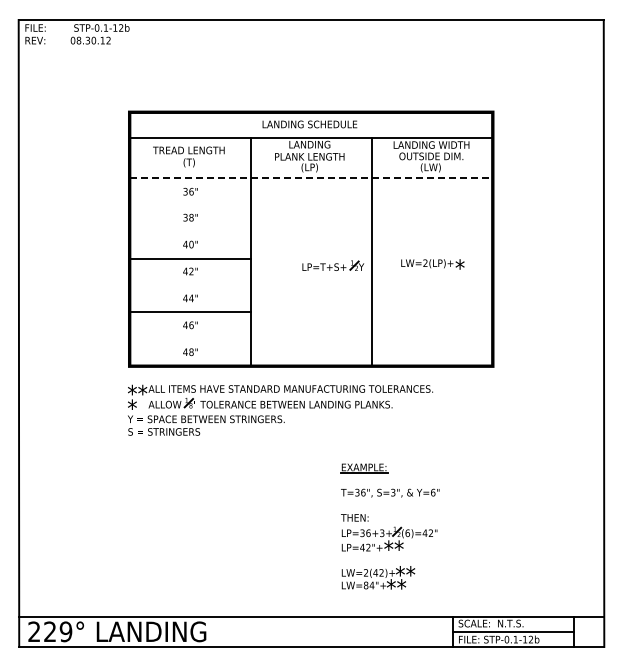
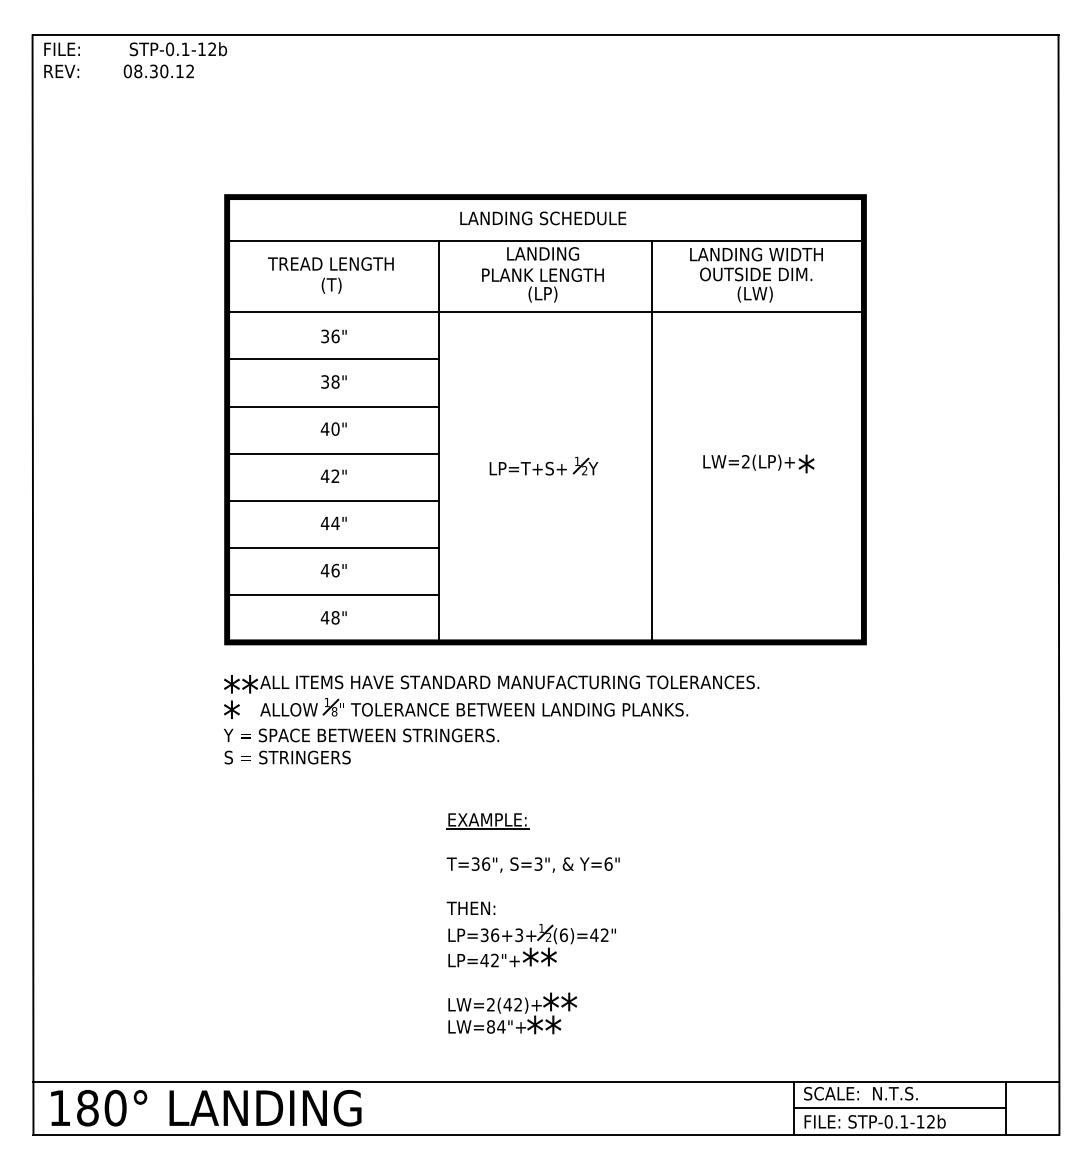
line: (311, 177) -> (546, 311), dashed -> solid
line: (189, 204) -> (332, 358), added
line: (189, 231) -> (332, 406), added
part: (333, 265) -> (544, 465), moved
line: (189, 285) -> (332, 500), added
line: (189, 339) -> (332, 595), added
part: (389, 526) -> (531, 923), moved
text: (50, 631) -> (88, 1107), 229° -> 180°

